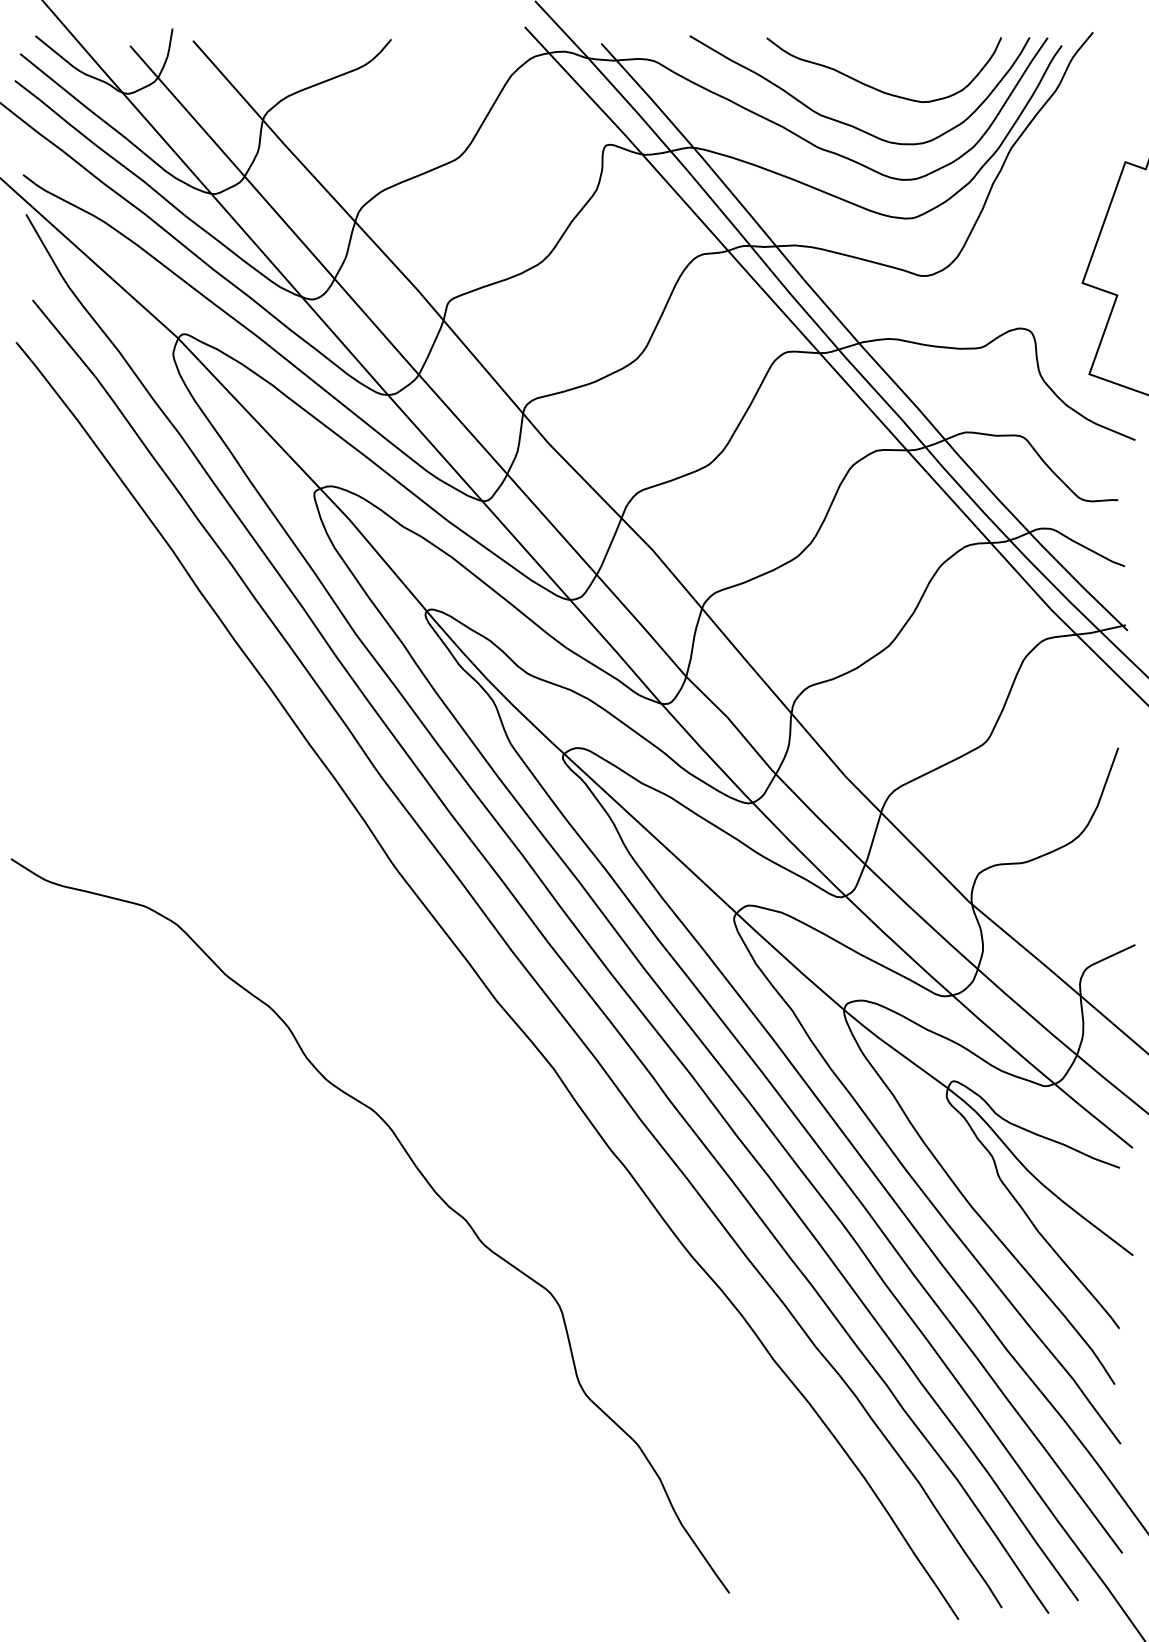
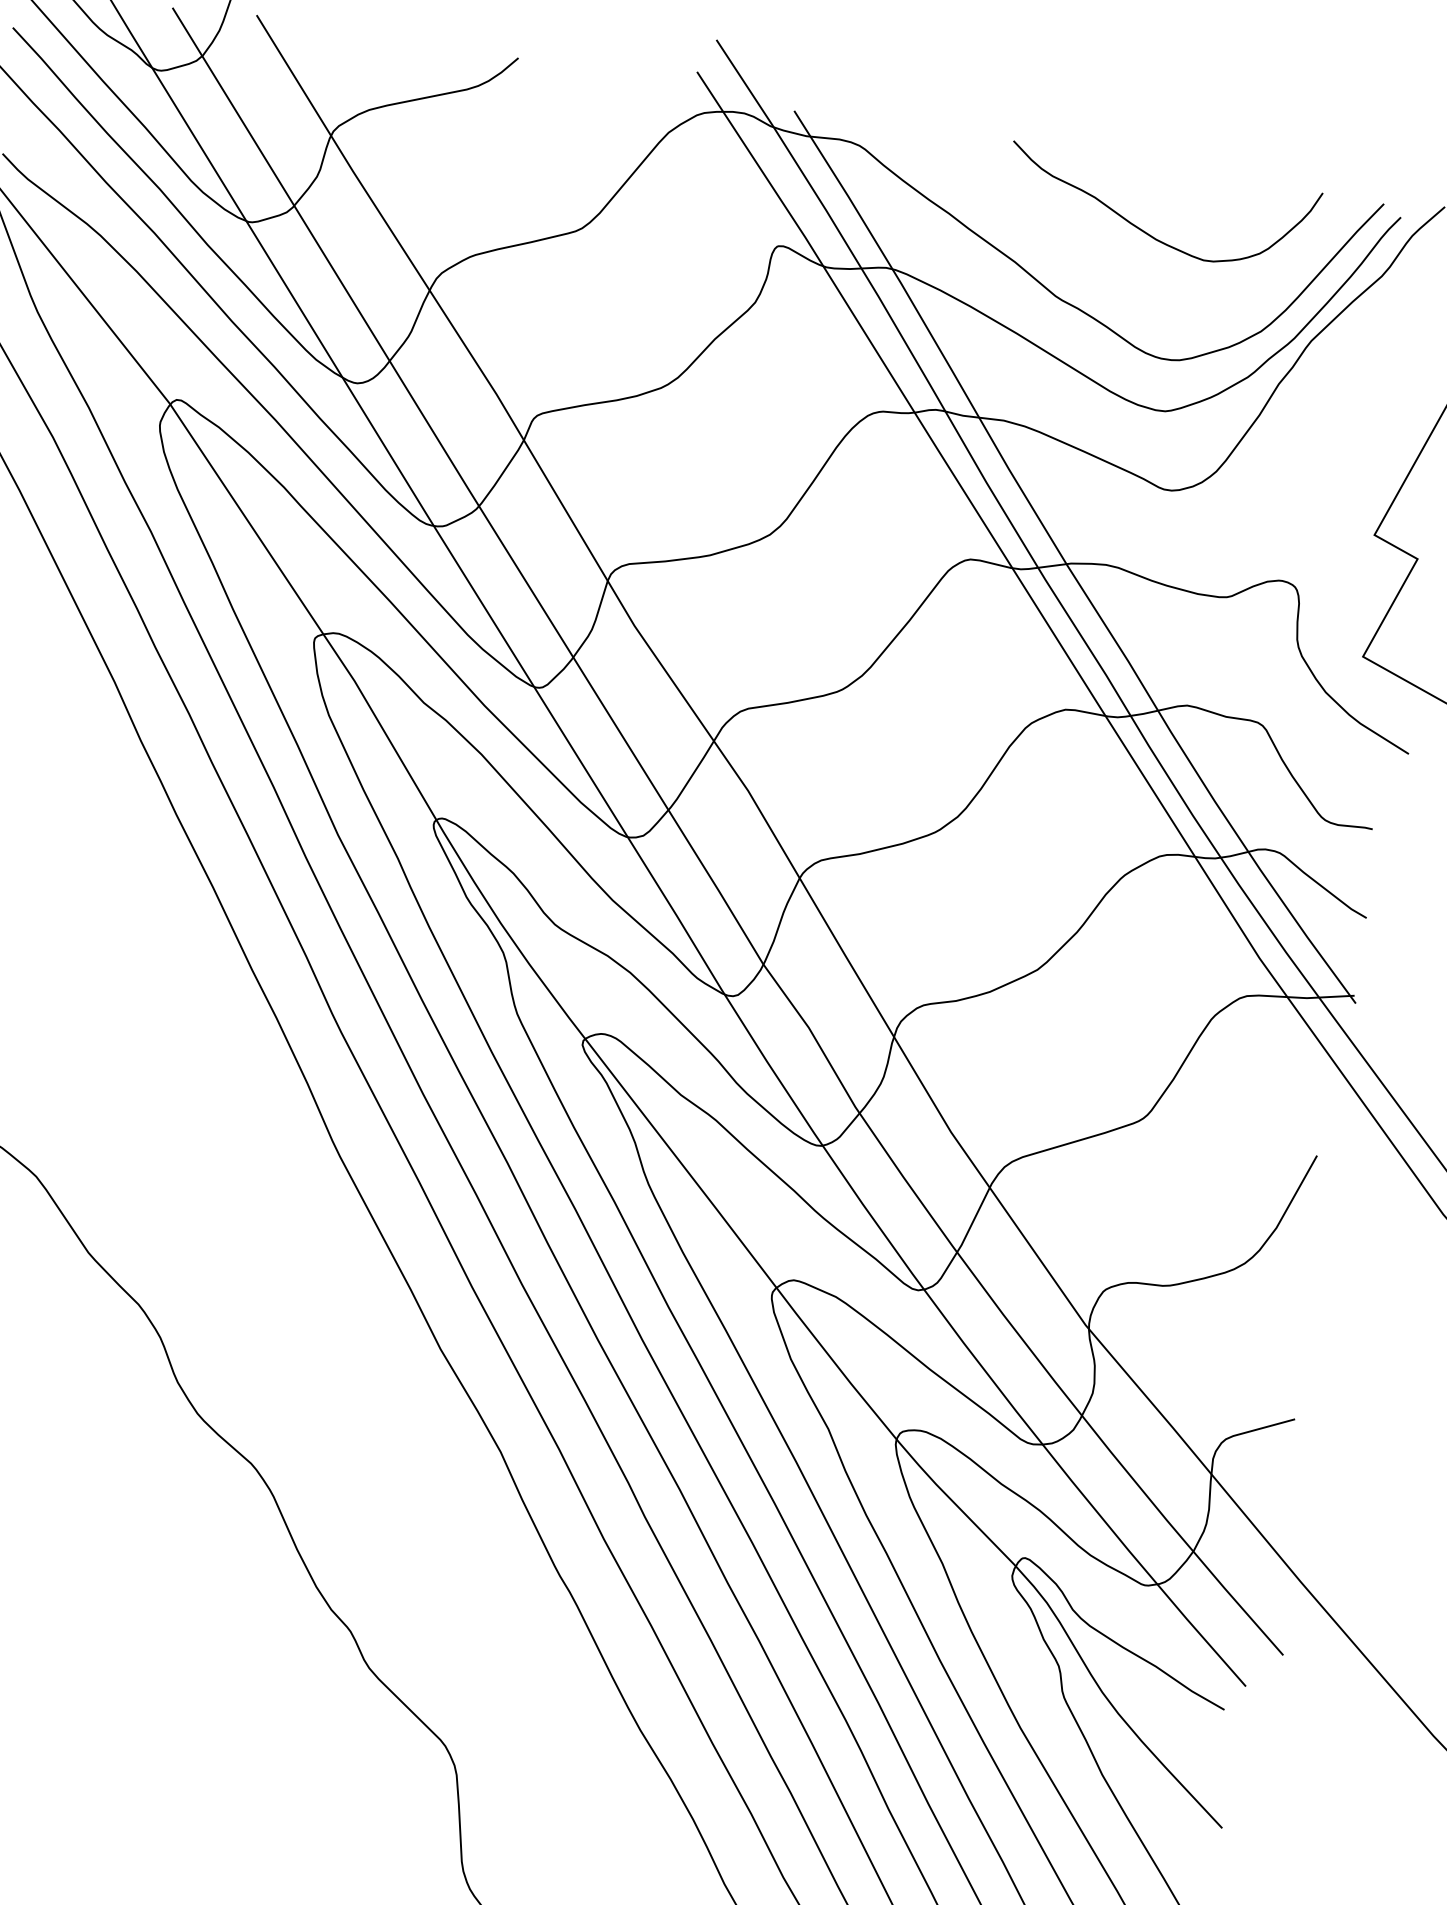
curve: (847, 123) -> (1100, 271), removed

